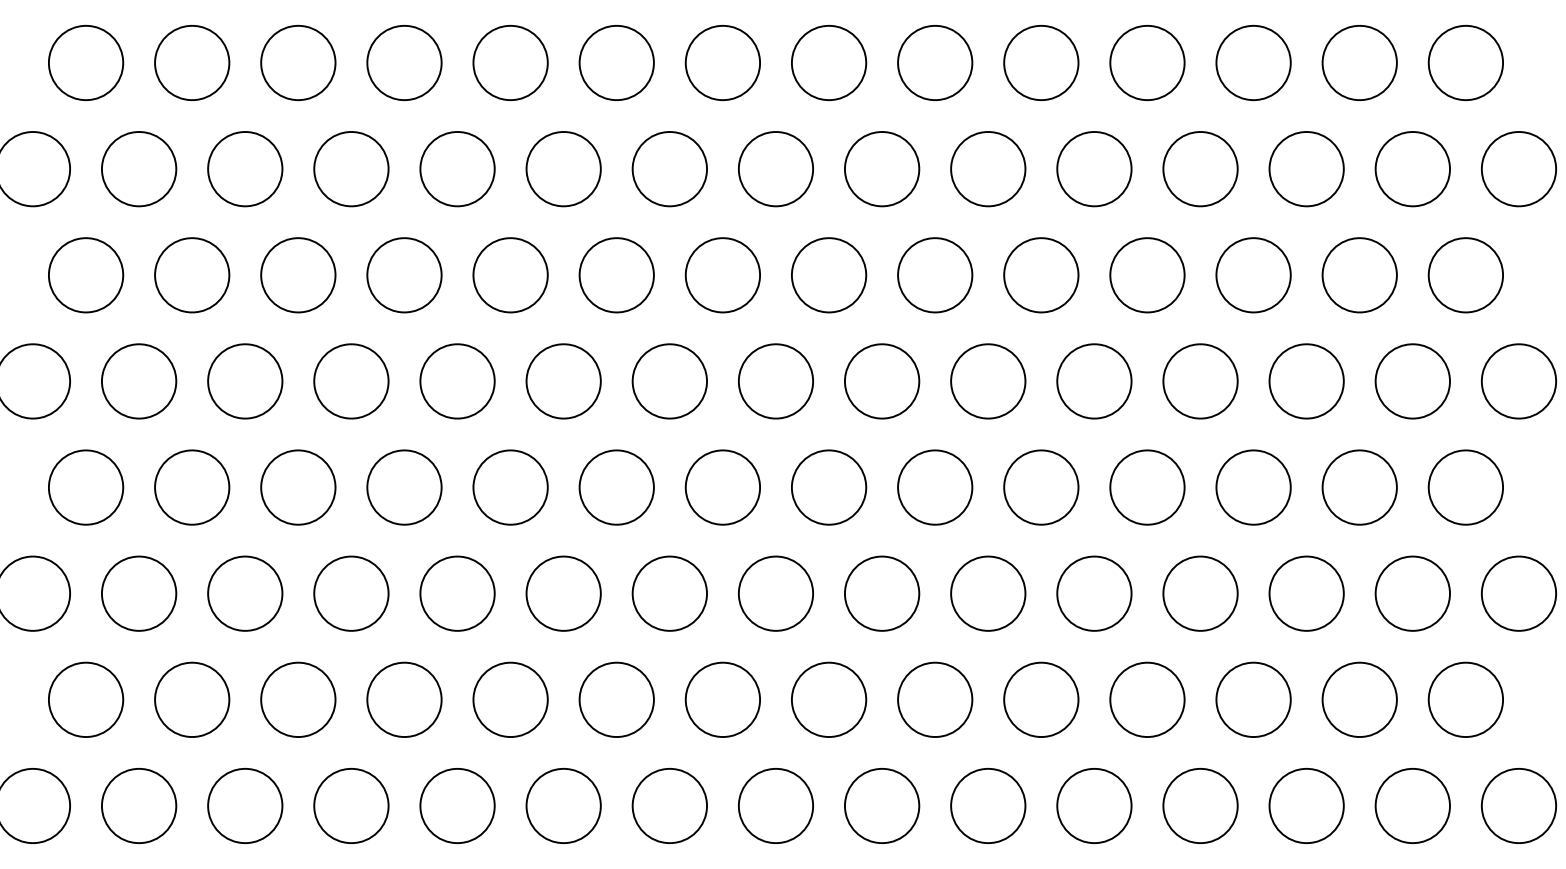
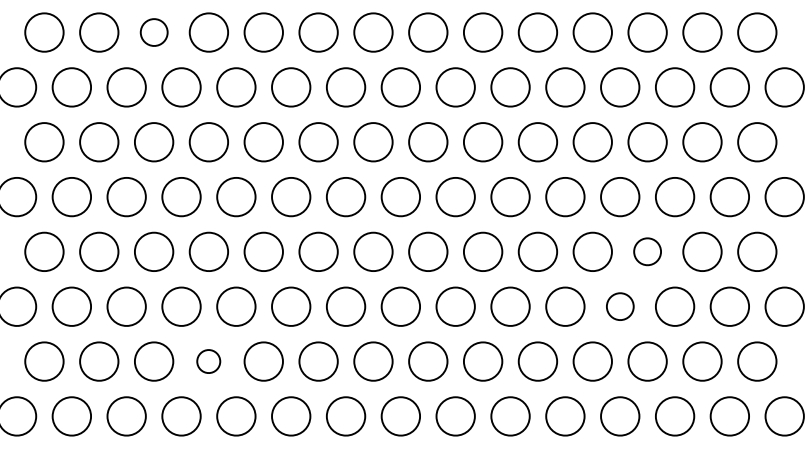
part: (299, 62) -> (154, 32), size x0.7
part: (1253, 486) -> (647, 251), size x0.7
part: (1201, 593) -> (620, 306), size x0.7
part: (403, 699) -> (208, 361), size x0.6

